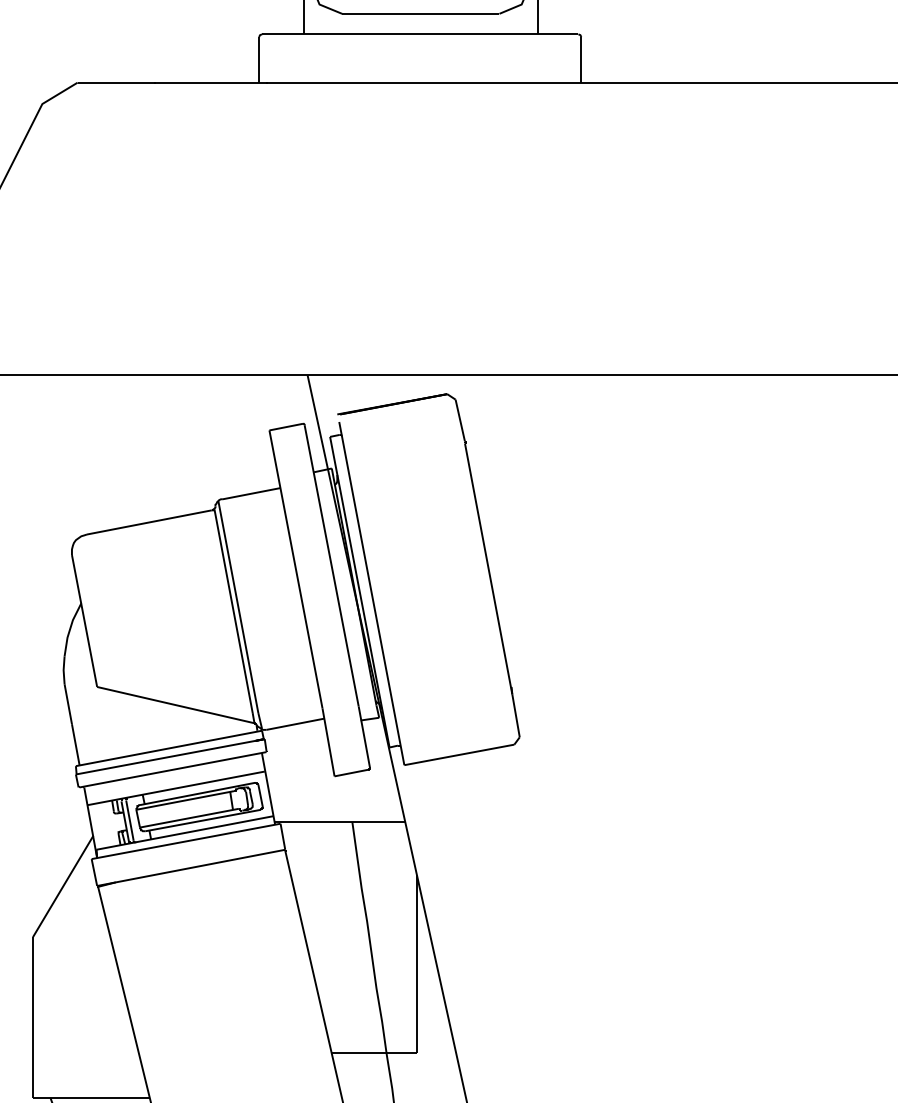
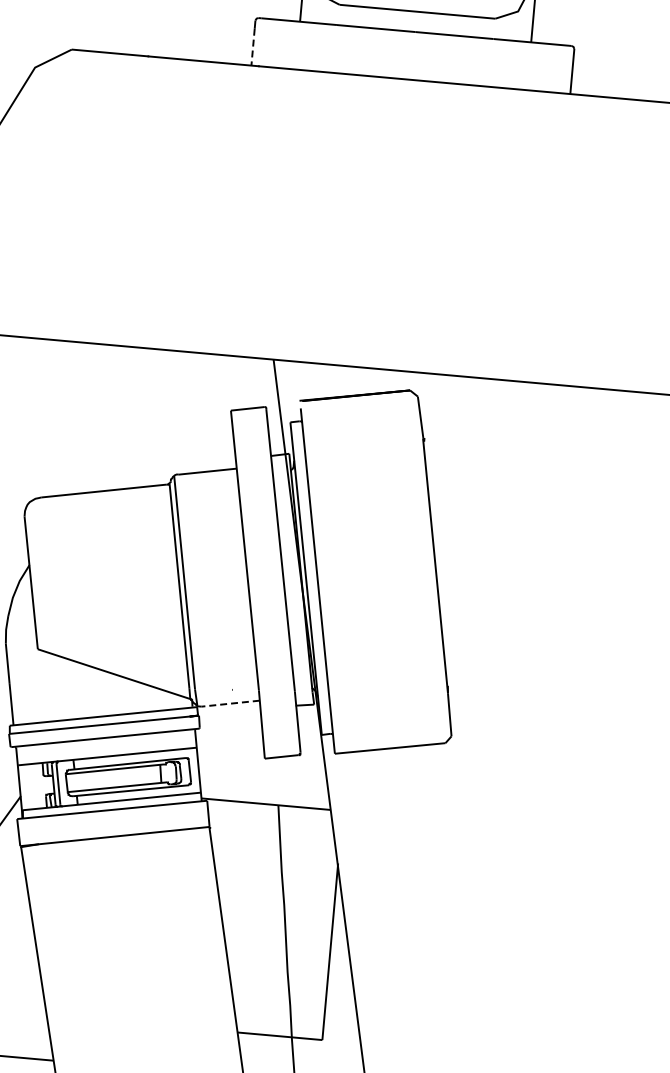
line: (259, 64) -> (253, 47), solid -> dashed
line: (294, 724) -> (229, 703), solid -> dashed

